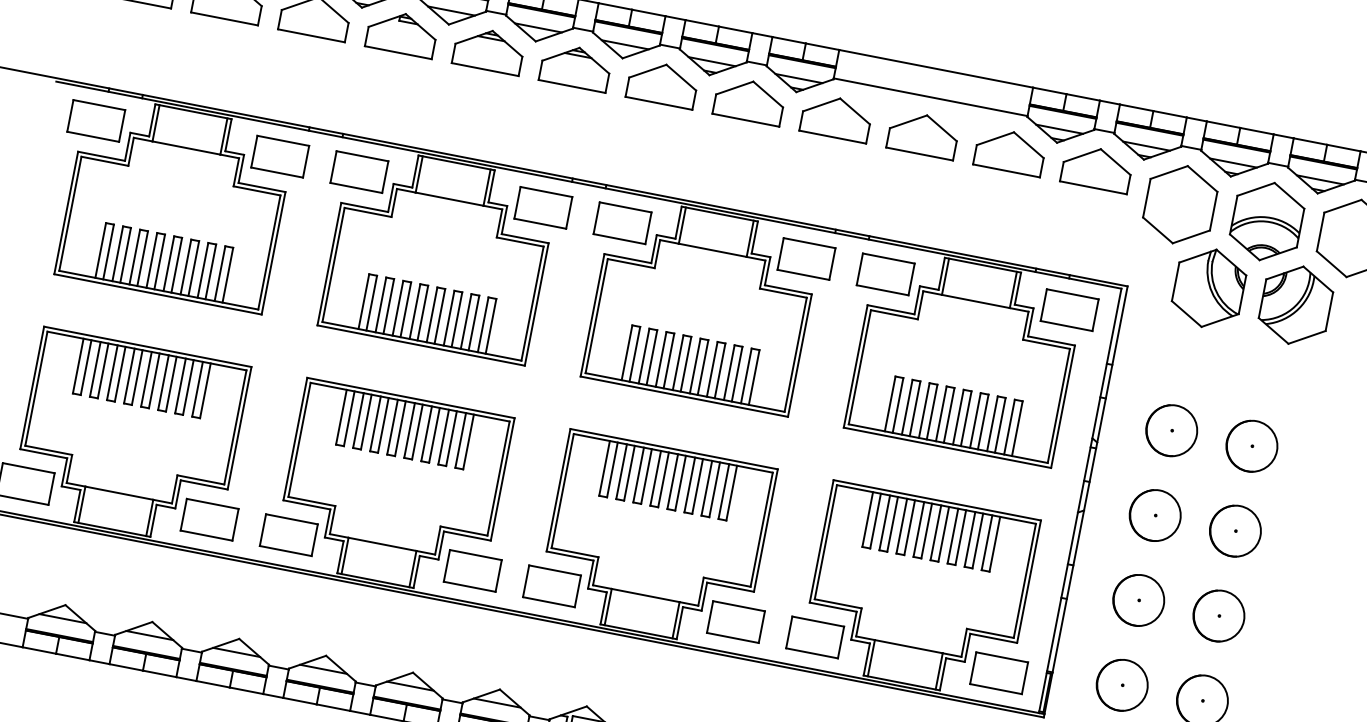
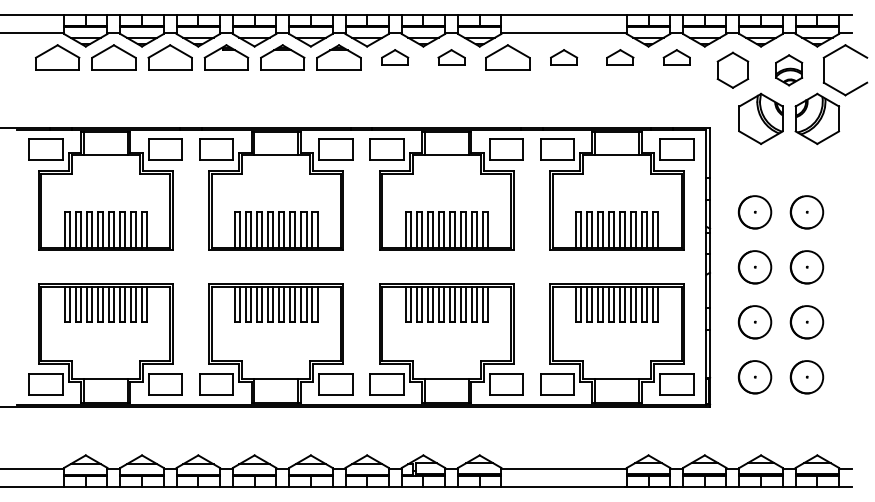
part: (661, 83) -> (394, 57), size x0.6
part: (749, 100) -> (451, 57), size x0.6
part: (922, 134) -> (563, 57), size x0.6
part: (1010, 151) -> (620, 57), size x0.6
part: (1096, 168) -> (676, 57), size x0.6
part: (1179, 204) -> (732, 70), size x0.7
part: (1265, 221) -> (788, 70), size x0.6

